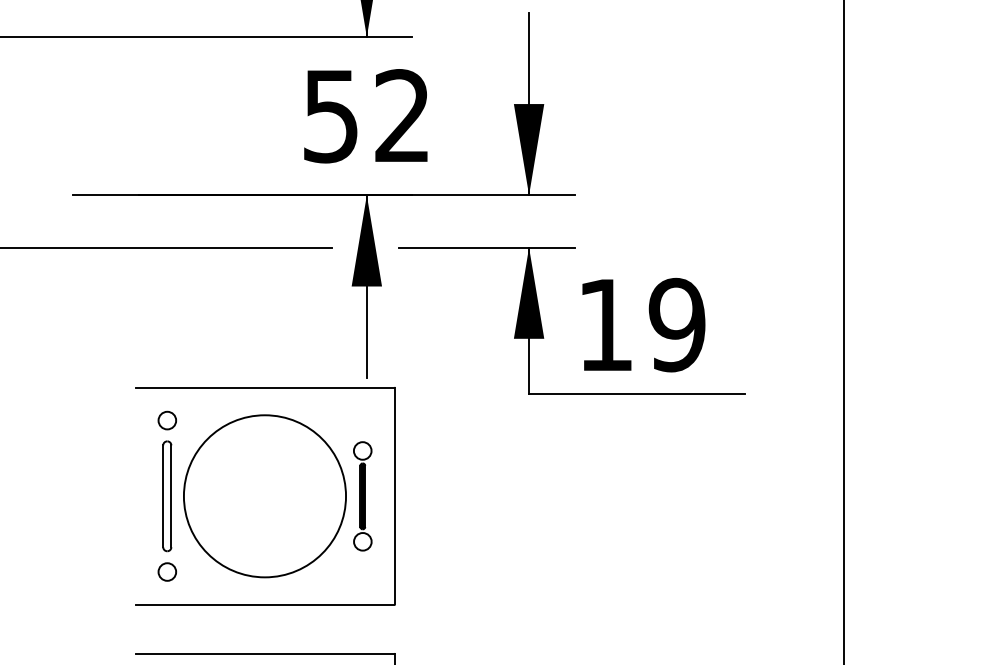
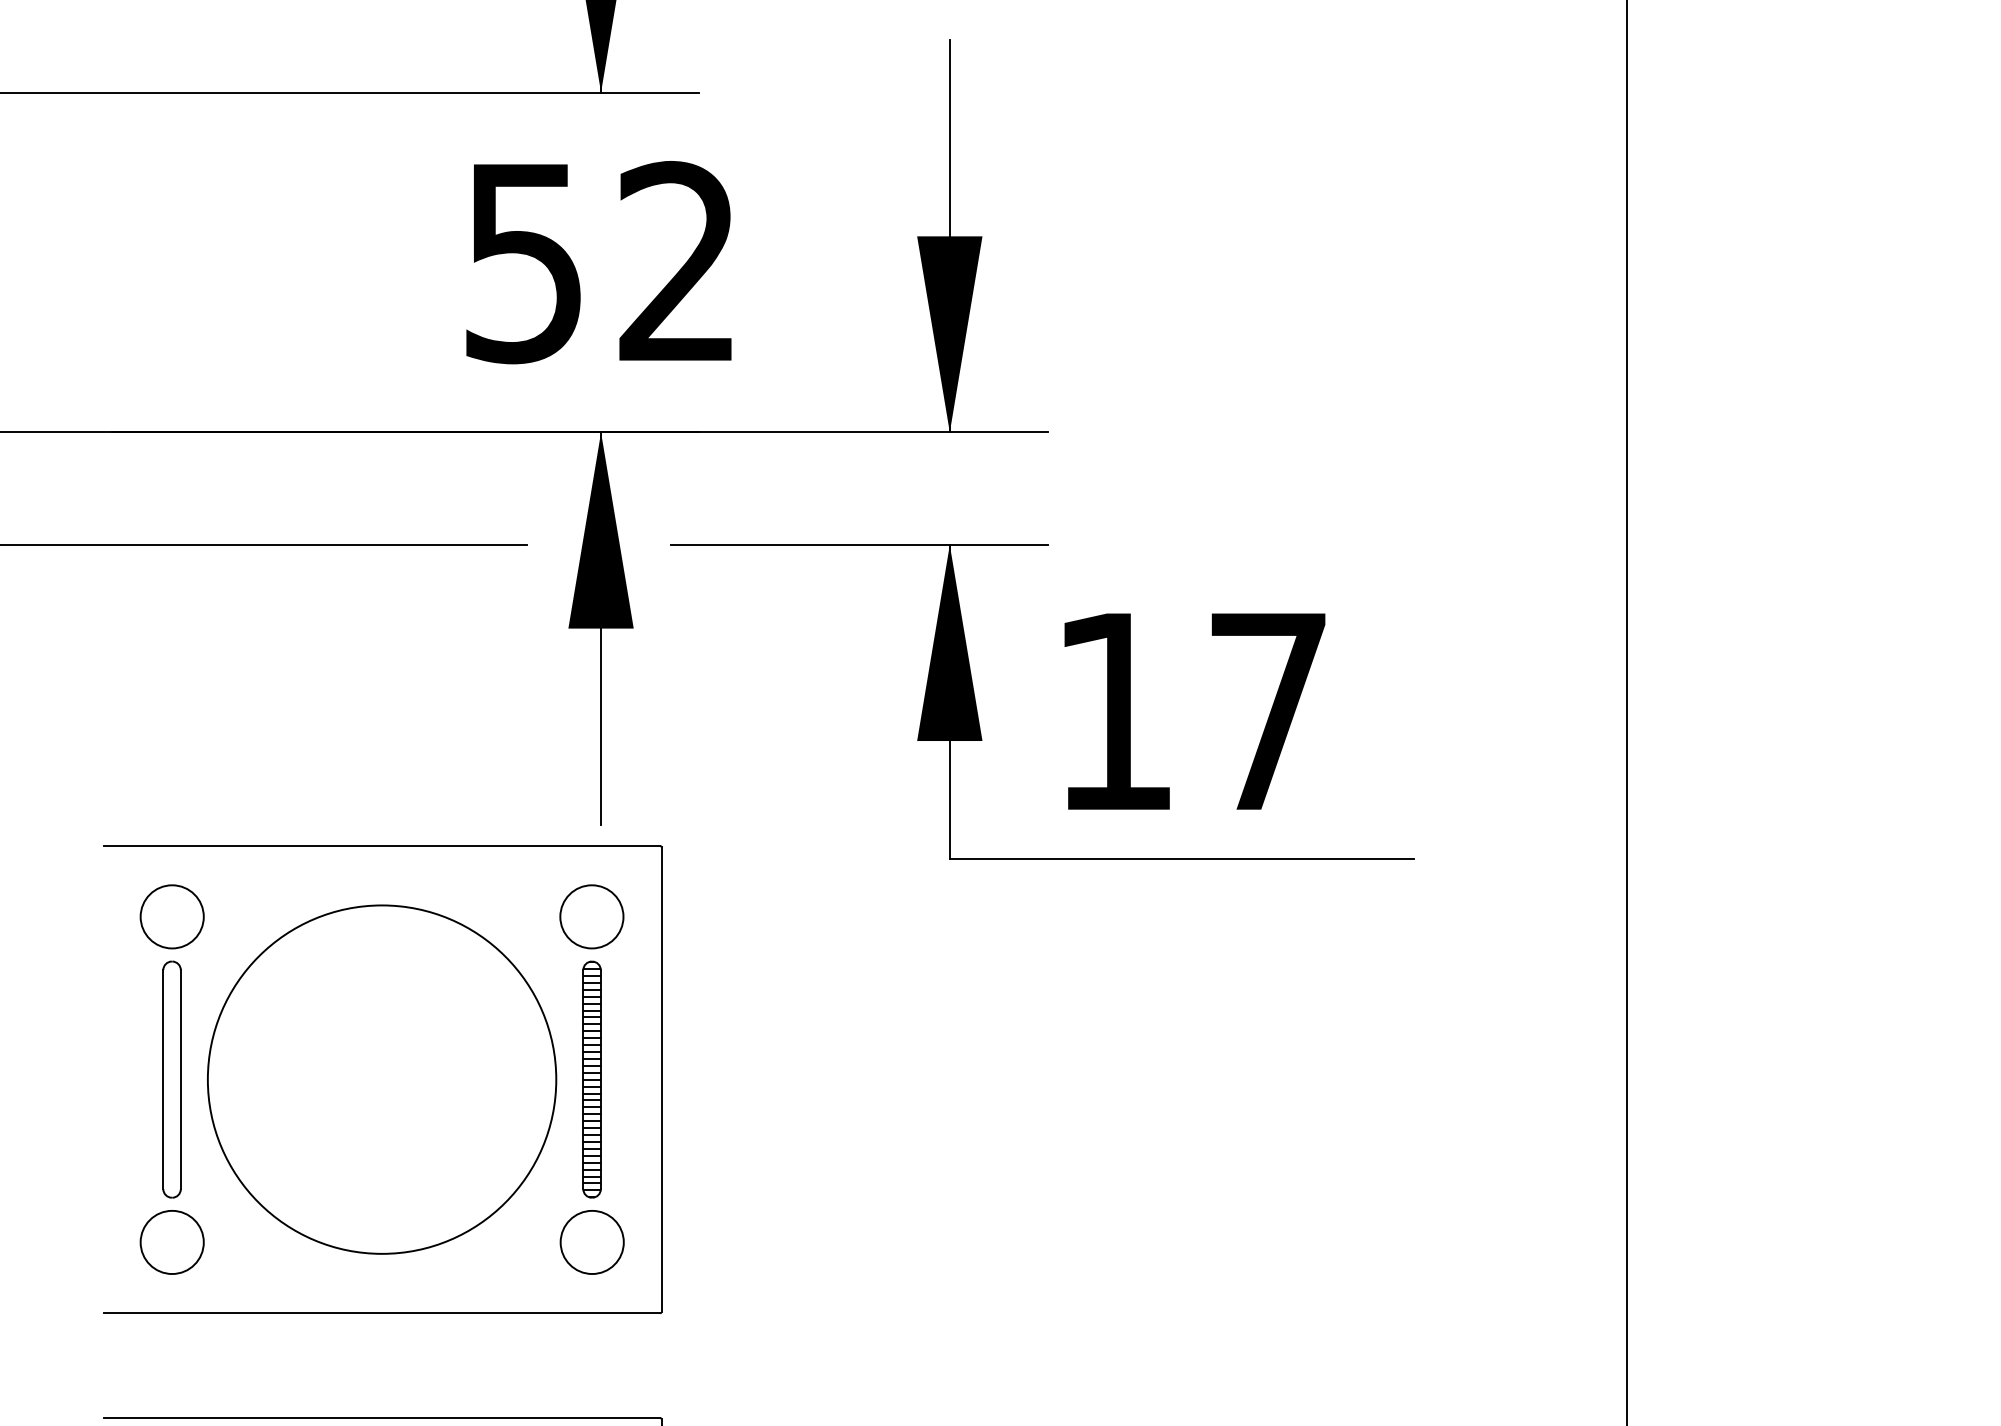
text: (676, 324) -> (1266, 710), 19 -> 17
circle: (167, 420) -> (172, 916), size x1.67
part: (362, 496) -> (591, 1080), size x1.67
circle: (167, 571) -> (172, 1241), size x1.67

